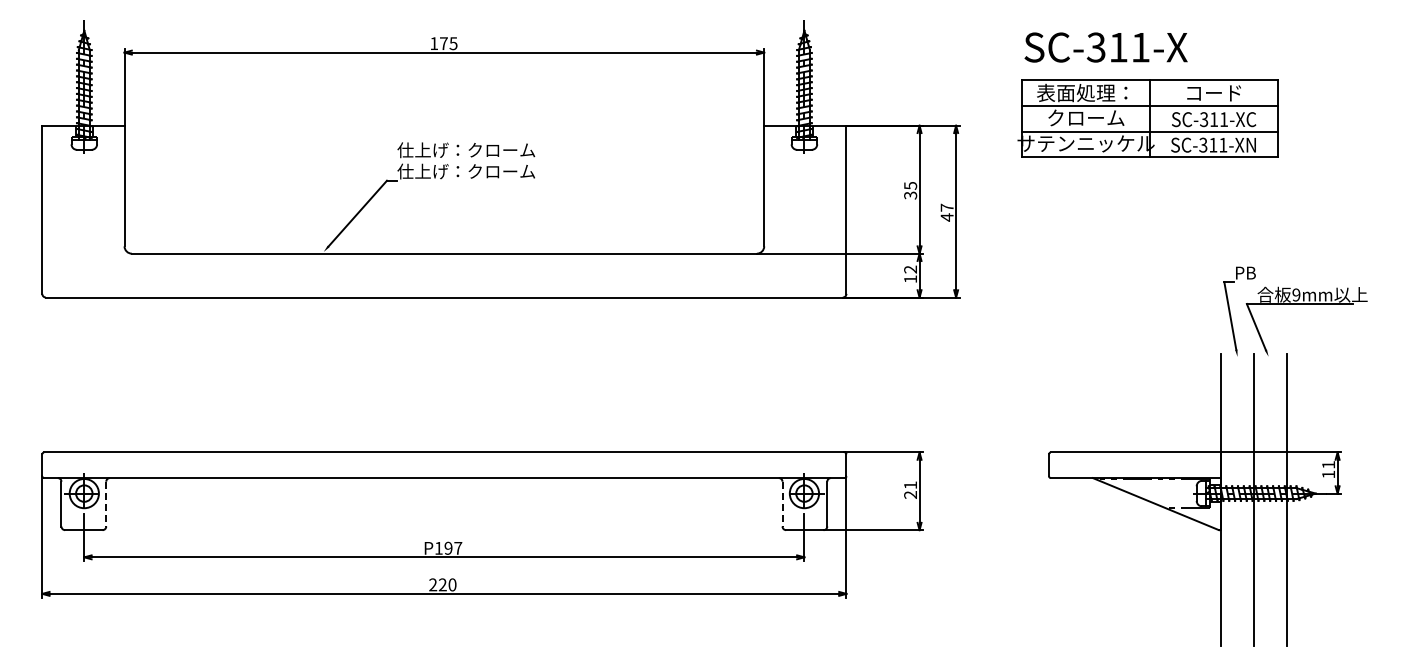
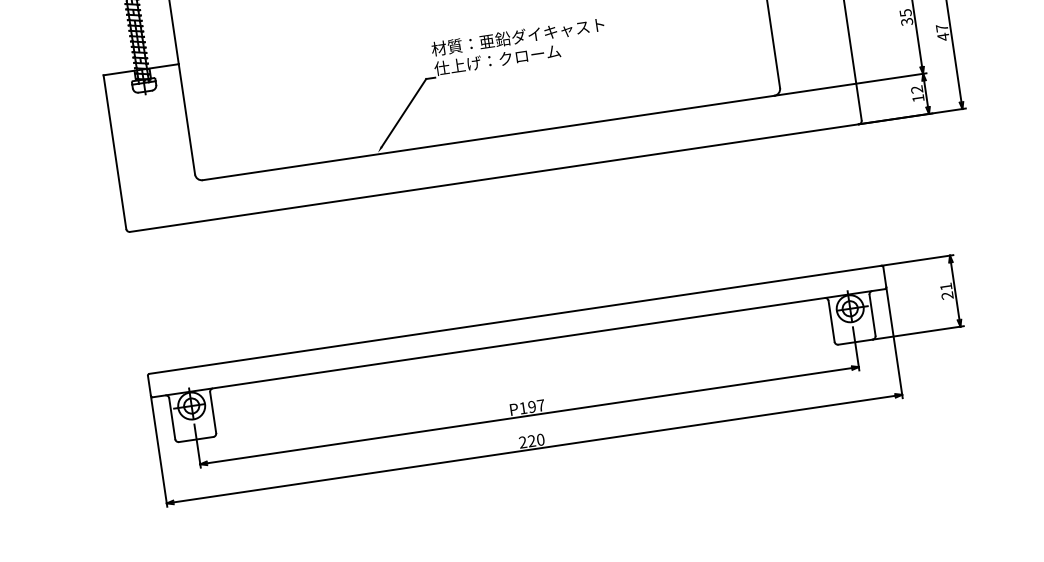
text: (491, 150) -> (517, 37), 仕上げ：クローム -> 材質：亜鉛ダイキャスト
line: (106, 504) -> (213, 413), dashed -> solid
line: (782, 504) -> (831, 321), dashed -> solid

